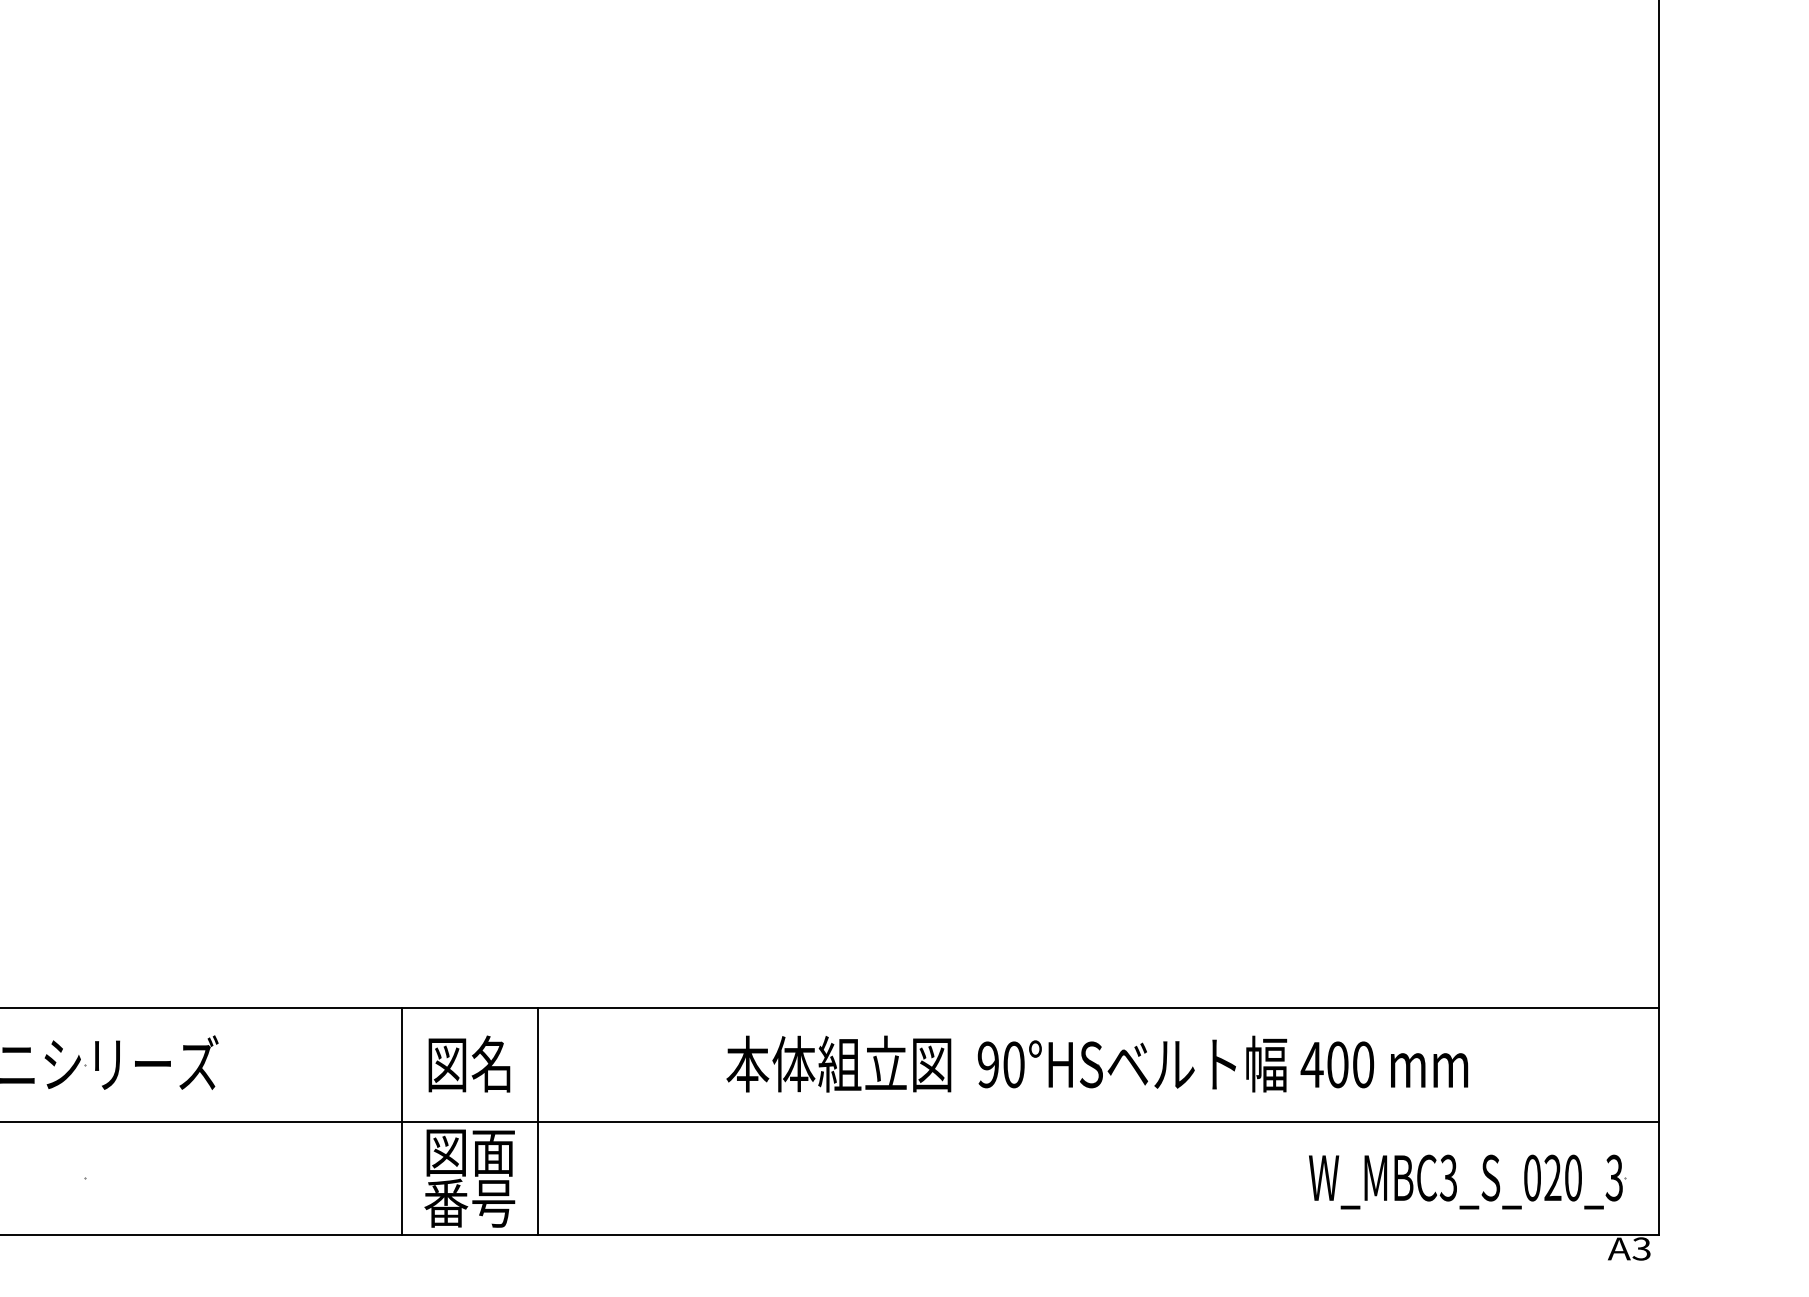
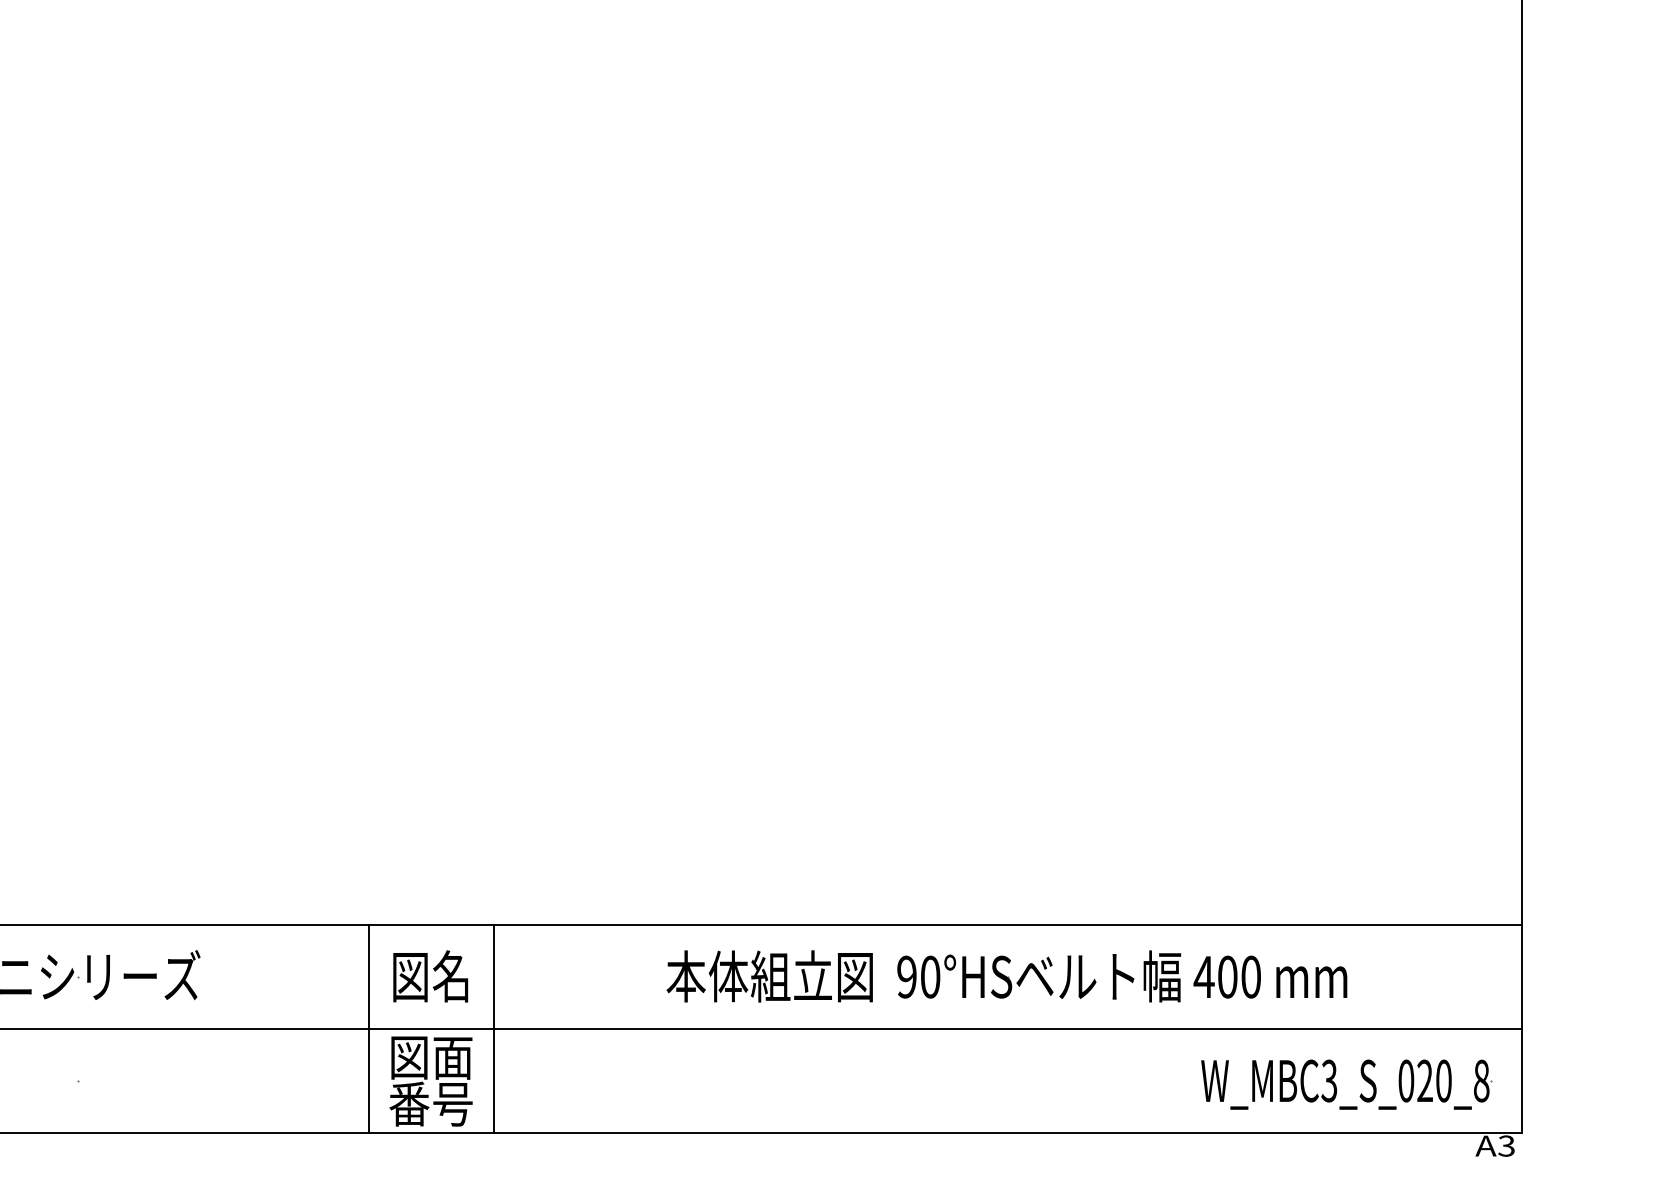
text: (1614, 1177) -> (1481, 1080), W_MBC3_S_020_3 -> W_MBC3_S_020_8

